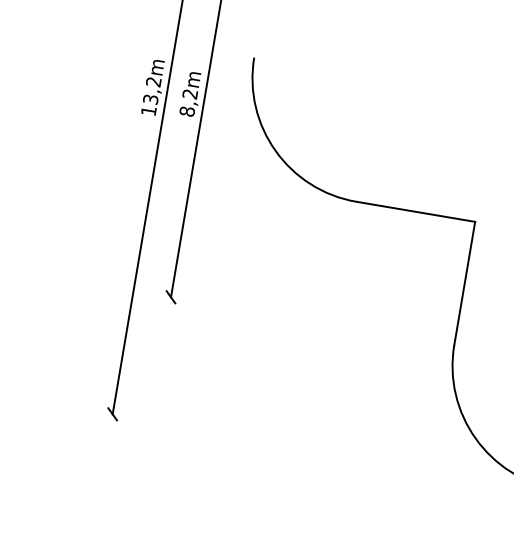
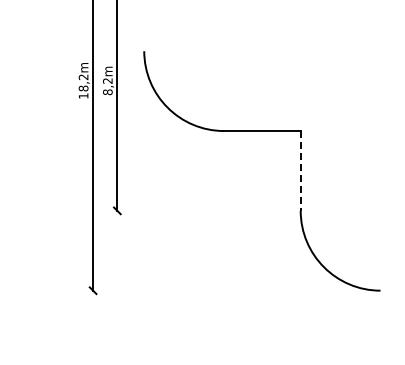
text: (150, 99) -> (83, 88), 13,2m -> 18,2m
line: (464, 282) -> (300, 170), solid -> dashed

